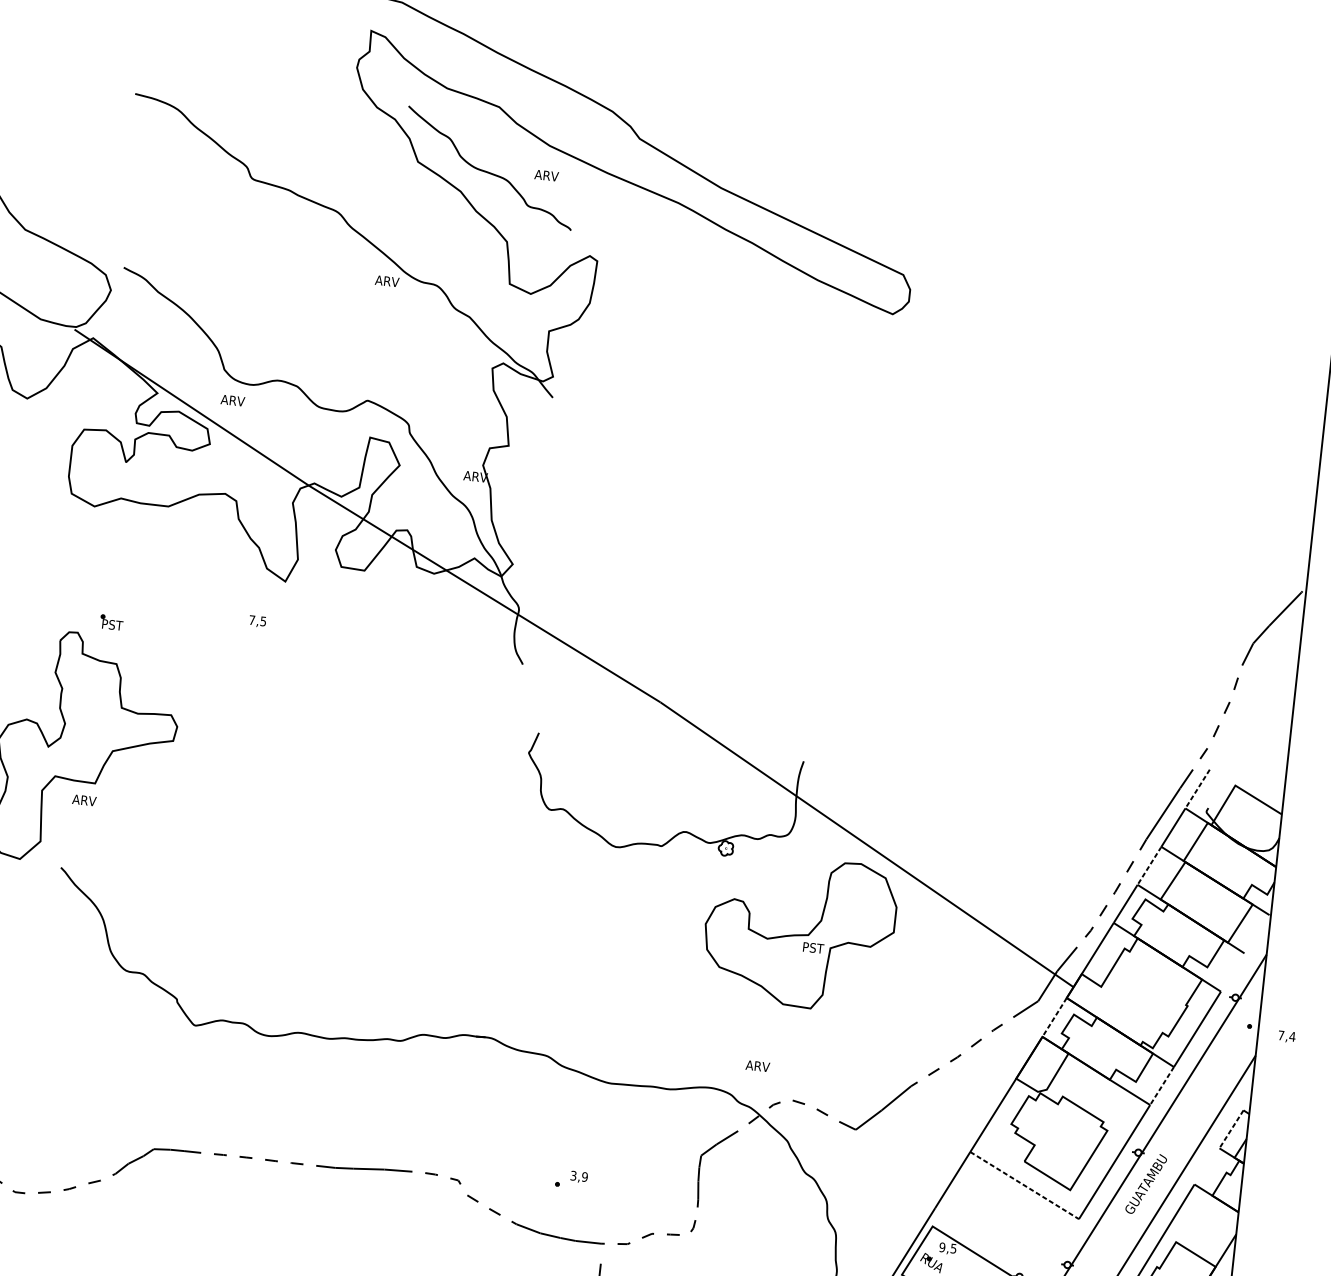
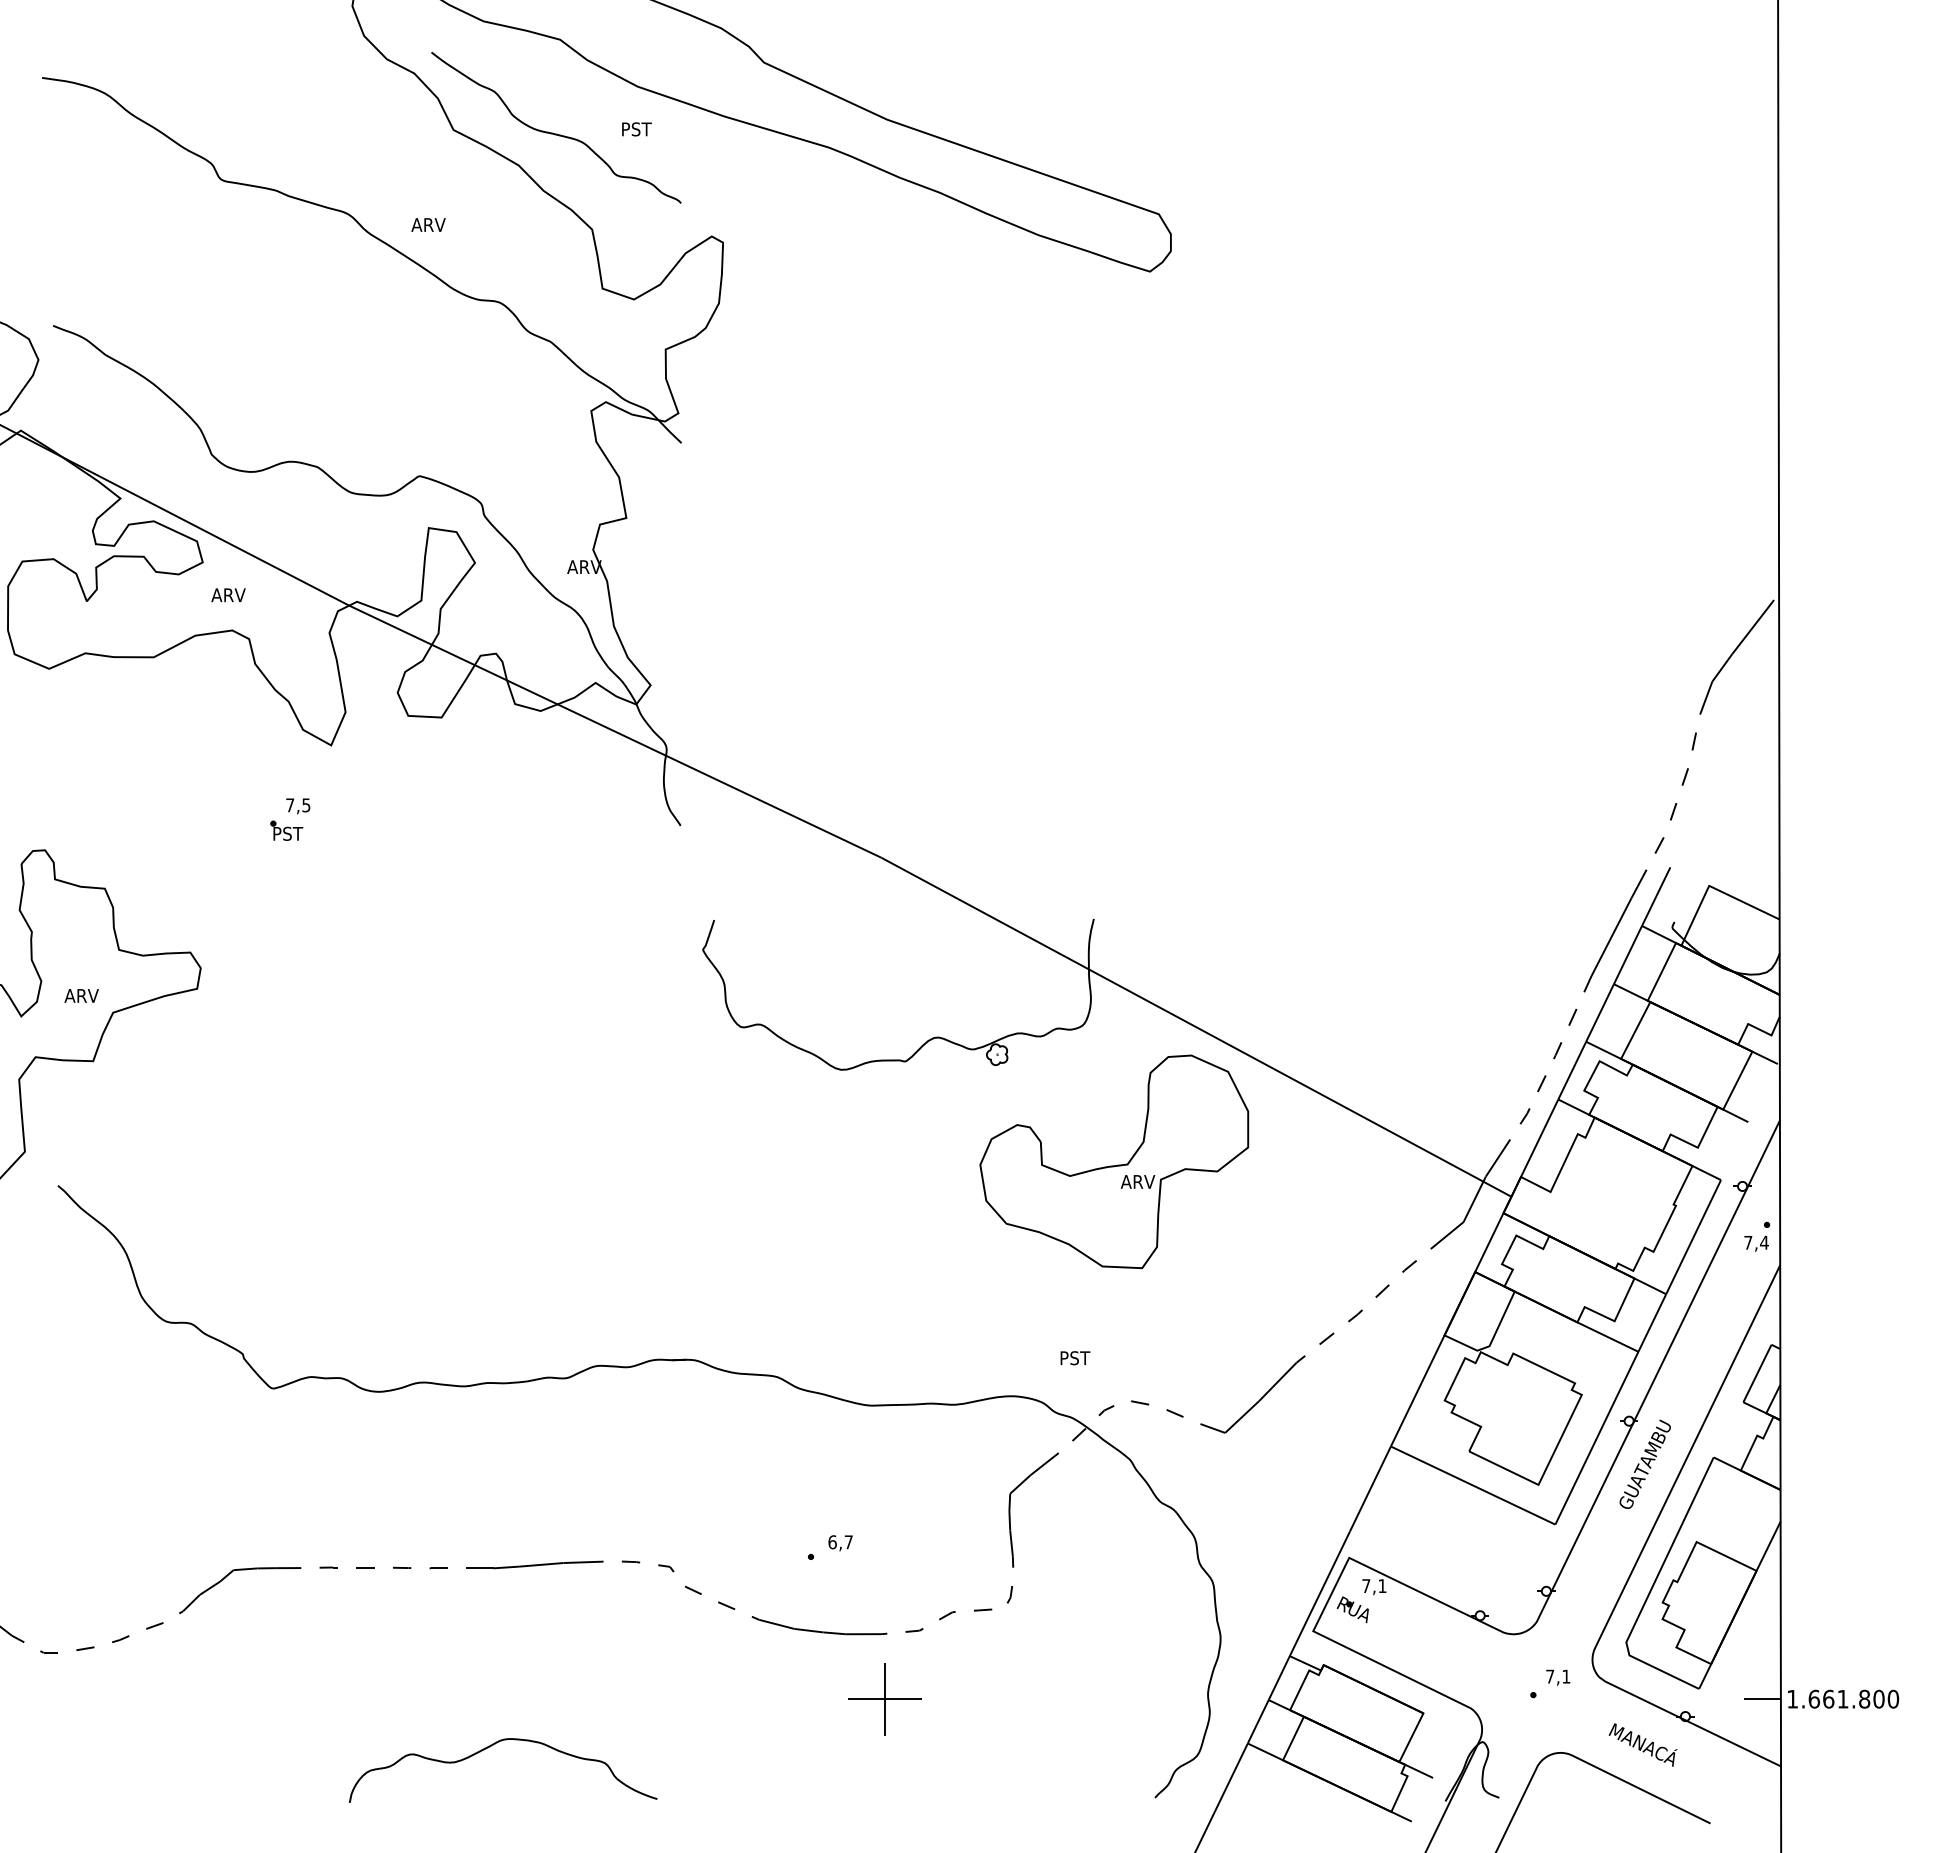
text: (546, 175) -> (637, 129), ARV -> PST
text: (387, 280) -> (428, 224), moved
text: (232, 400) -> (228, 595), moved
part: (111, 622) -> (286, 830), moved
line: (1197, 788) -> (1656, 896), dashed -> solid
text: (84, 800) -> (81, 995), moved
line: (1149, 865) -> (1600, 1012), dashed -> solid
text: (814, 947) -> (1137, 1181), PST -> ARV
line: (1054, 1017) -> (1489, 1242), dashed -> solid
text: (1286, 1036) -> (1756, 1243), moved
text: (757, 1066) -> (1076, 1358), ARV -> PST
line: (1162, 1086) -> (1652, 1323), dashed -> solid
line: (1231, 1129) -> (1757, 1373), dashed -> solid
text: (579, 1176) -> (840, 1542), 3,9 -> 6,7
line: (1024, 1185) -> (1473, 1485), dashed -> solid
text: (948, 1248) -> (1374, 1586), 9,5 -> 7,1

